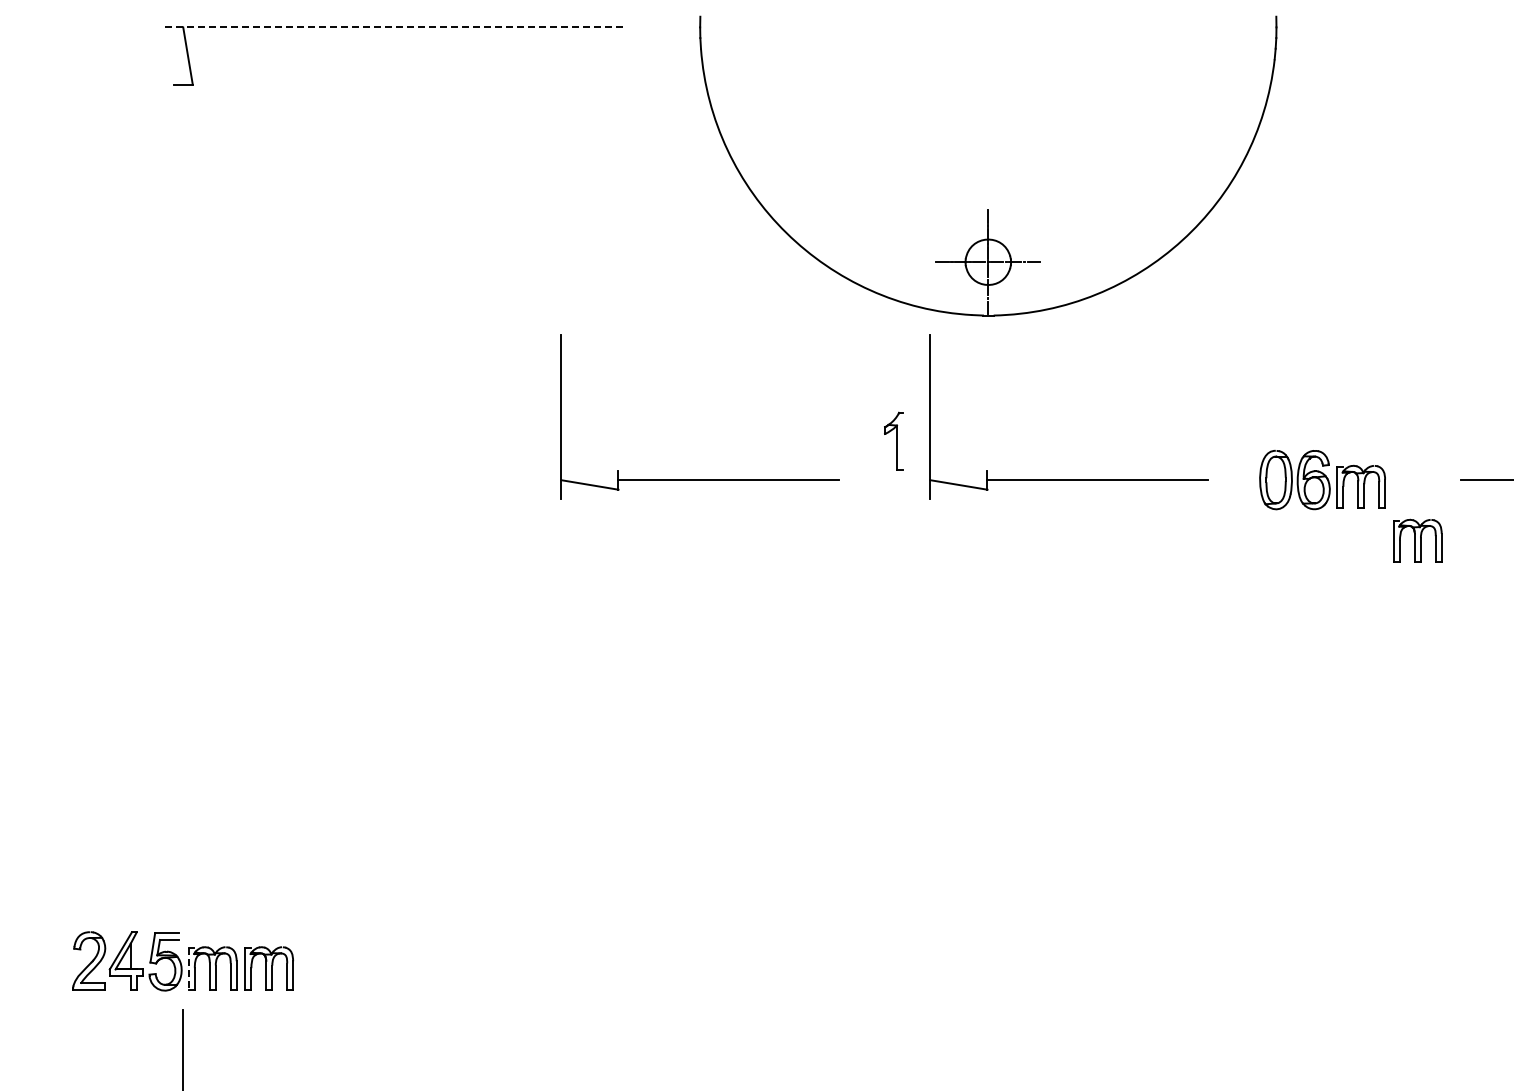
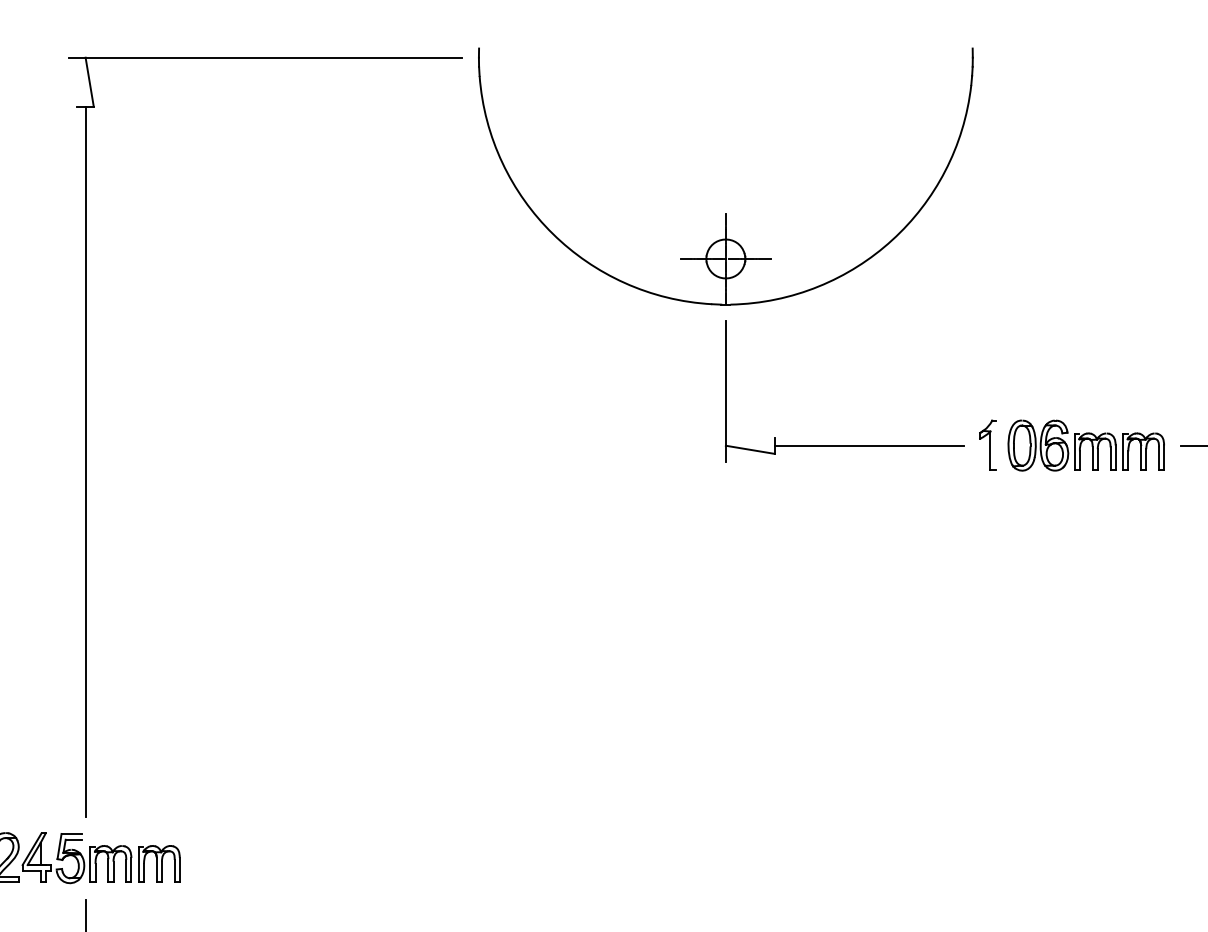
line: (393, 27) -> (265, 57), dashed -> solid
part: (988, 209) -> (726, 213), moved
part: (893, 440) -> (987, 444), moved
part: (699, 479) -> (528, 445), removed
line: (183, 498) -> (85, 461), added
part: (1417, 540) -> (1143, 451), moved
line: (188, 968) -> (90, 864), dashed -> solid

